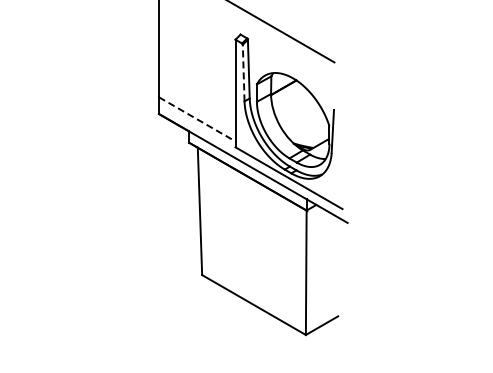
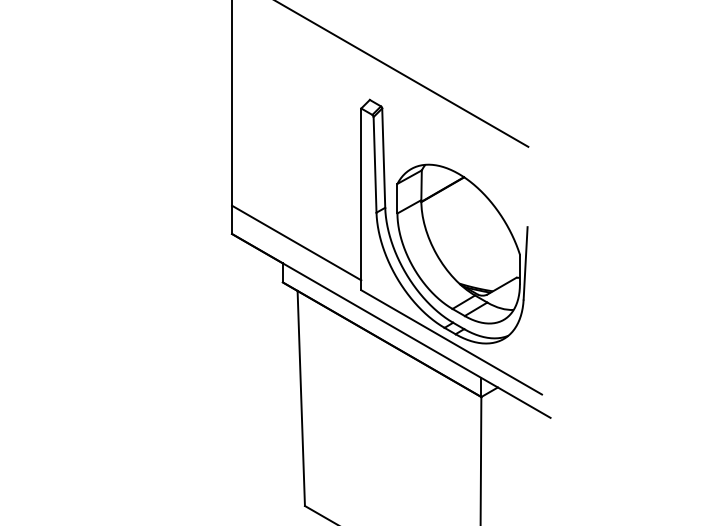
line: (243, 72) -> (374, 163), dashed -> solid
line: (197, 119) -> (297, 243), dashed -> solid

